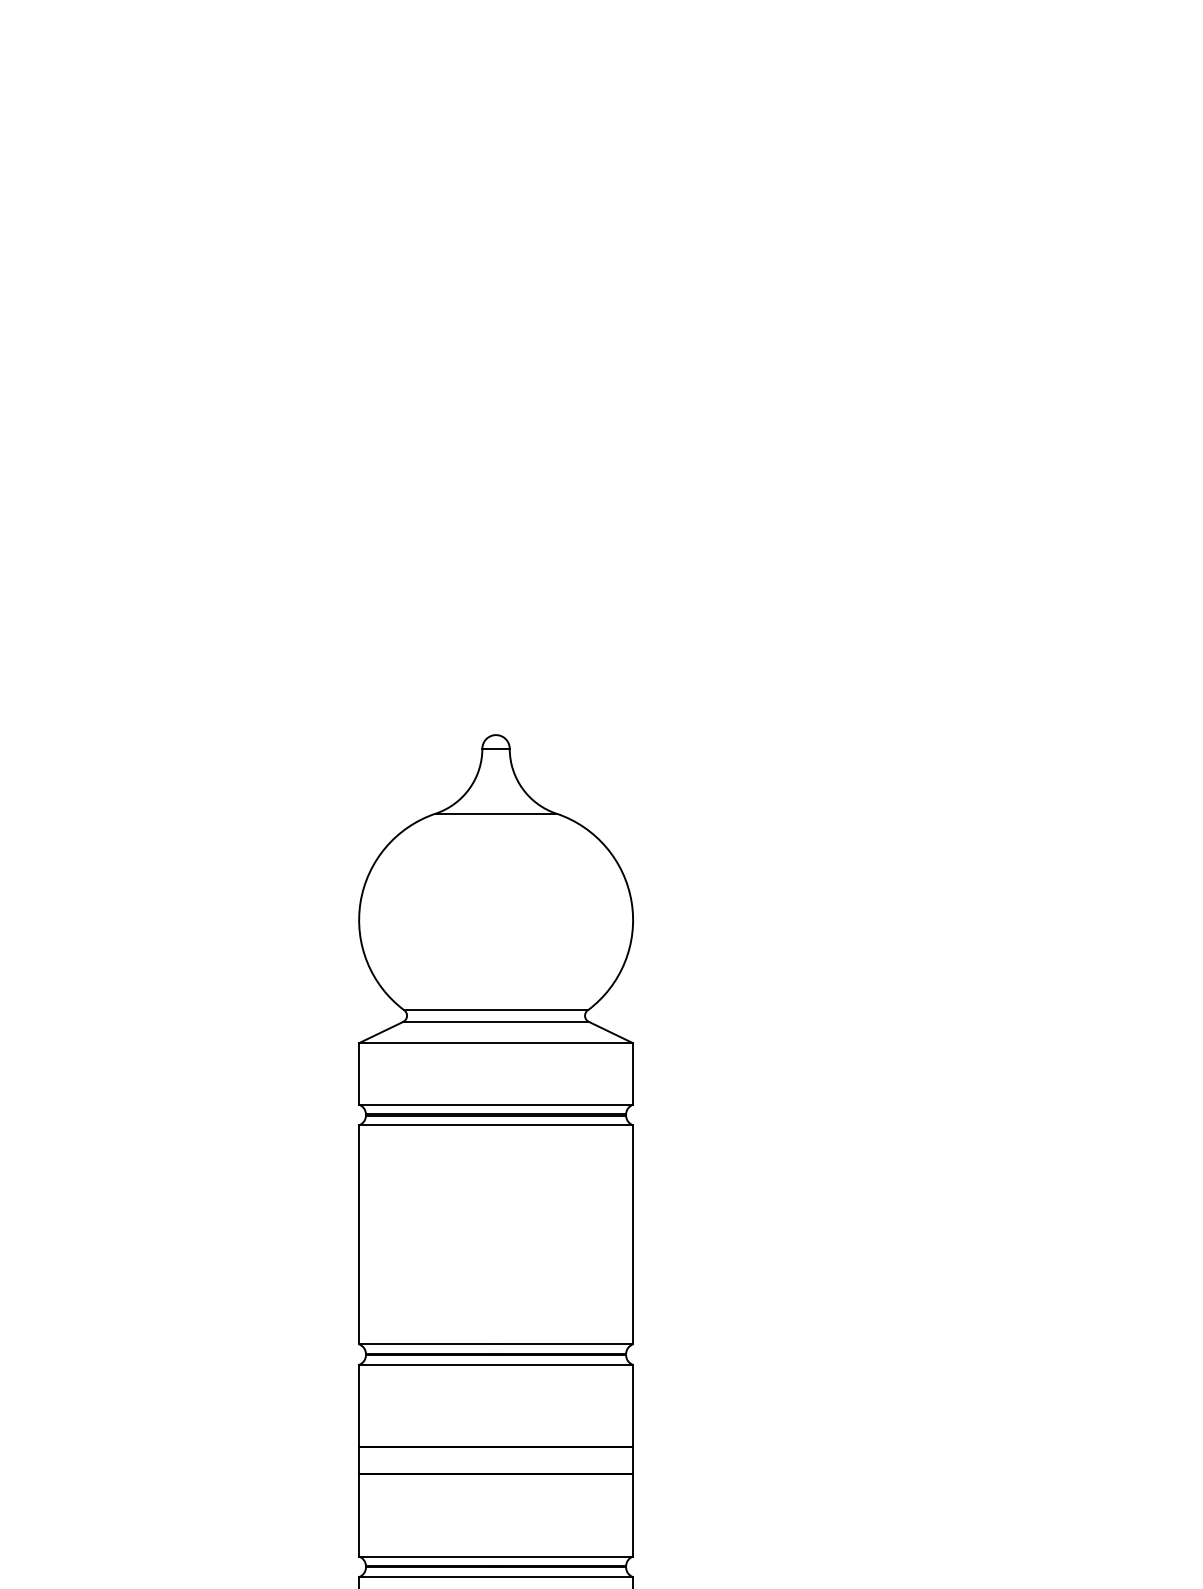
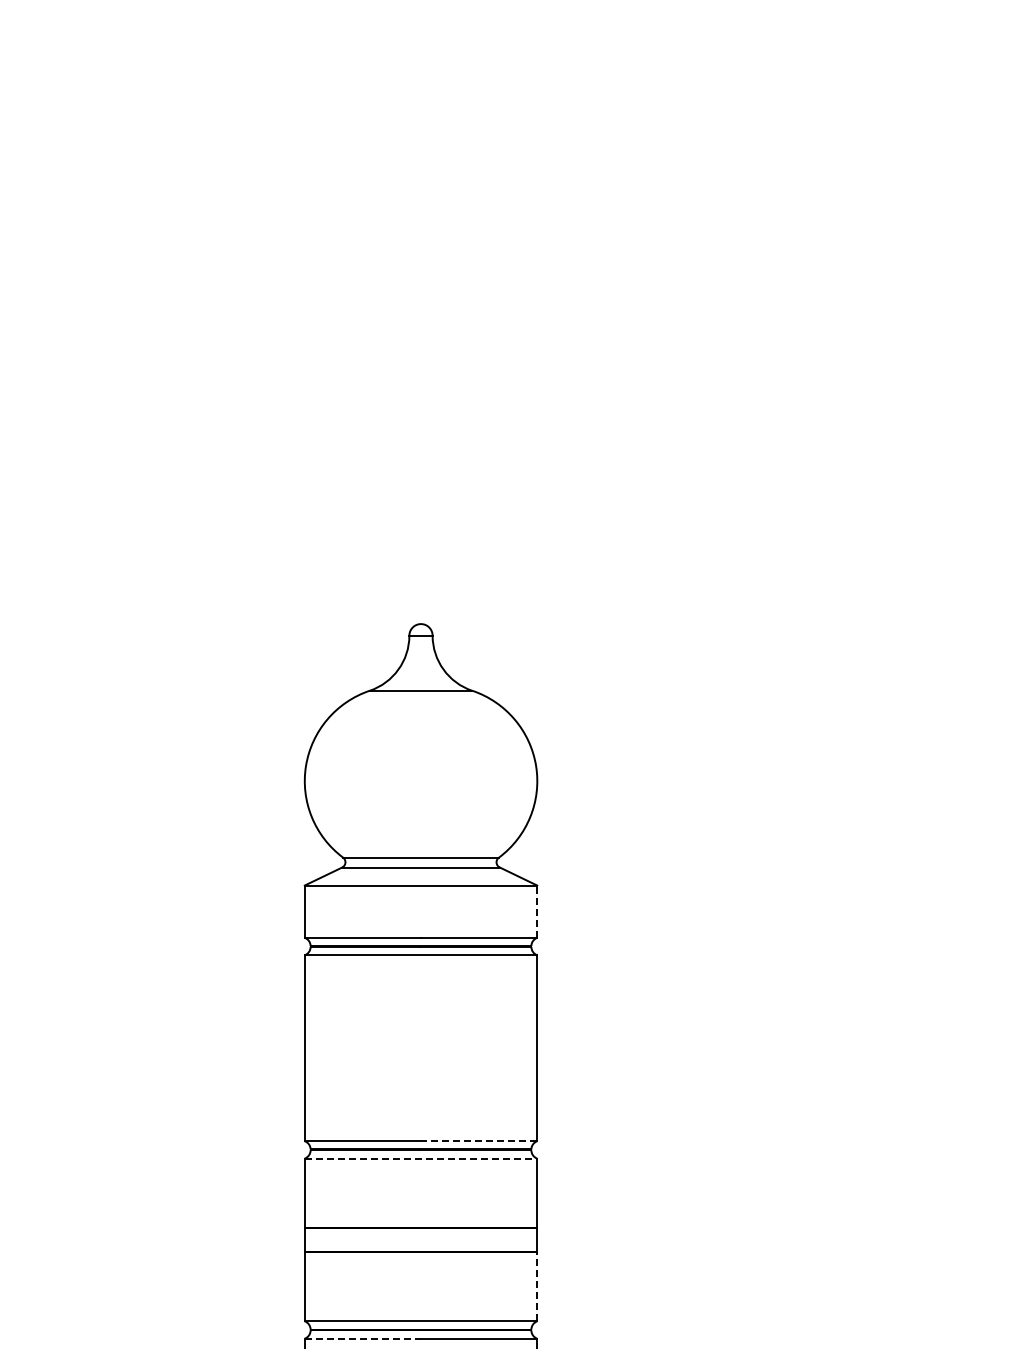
line: (633, 1073) -> (537, 911), solid -> dashed
line: (563, 1344) -> (478, 1141), solid -> dashed
line: (496, 1364) -> (421, 1158), solid -> dashed
line: (633, 1515) -> (537, 1286), solid -> dashed
line: (428, 1576) -> (363, 1338), solid -> dashed

